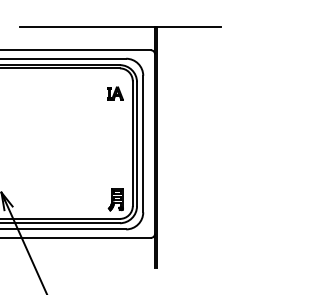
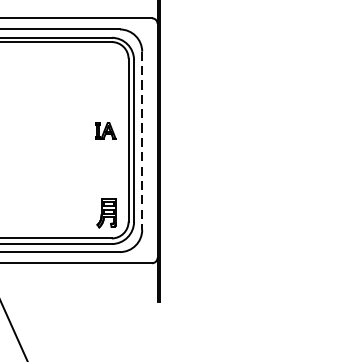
part: (115, 93) -> (105, 130), moved
line: (143, 144) -> (142, 141), solid -> dashed

